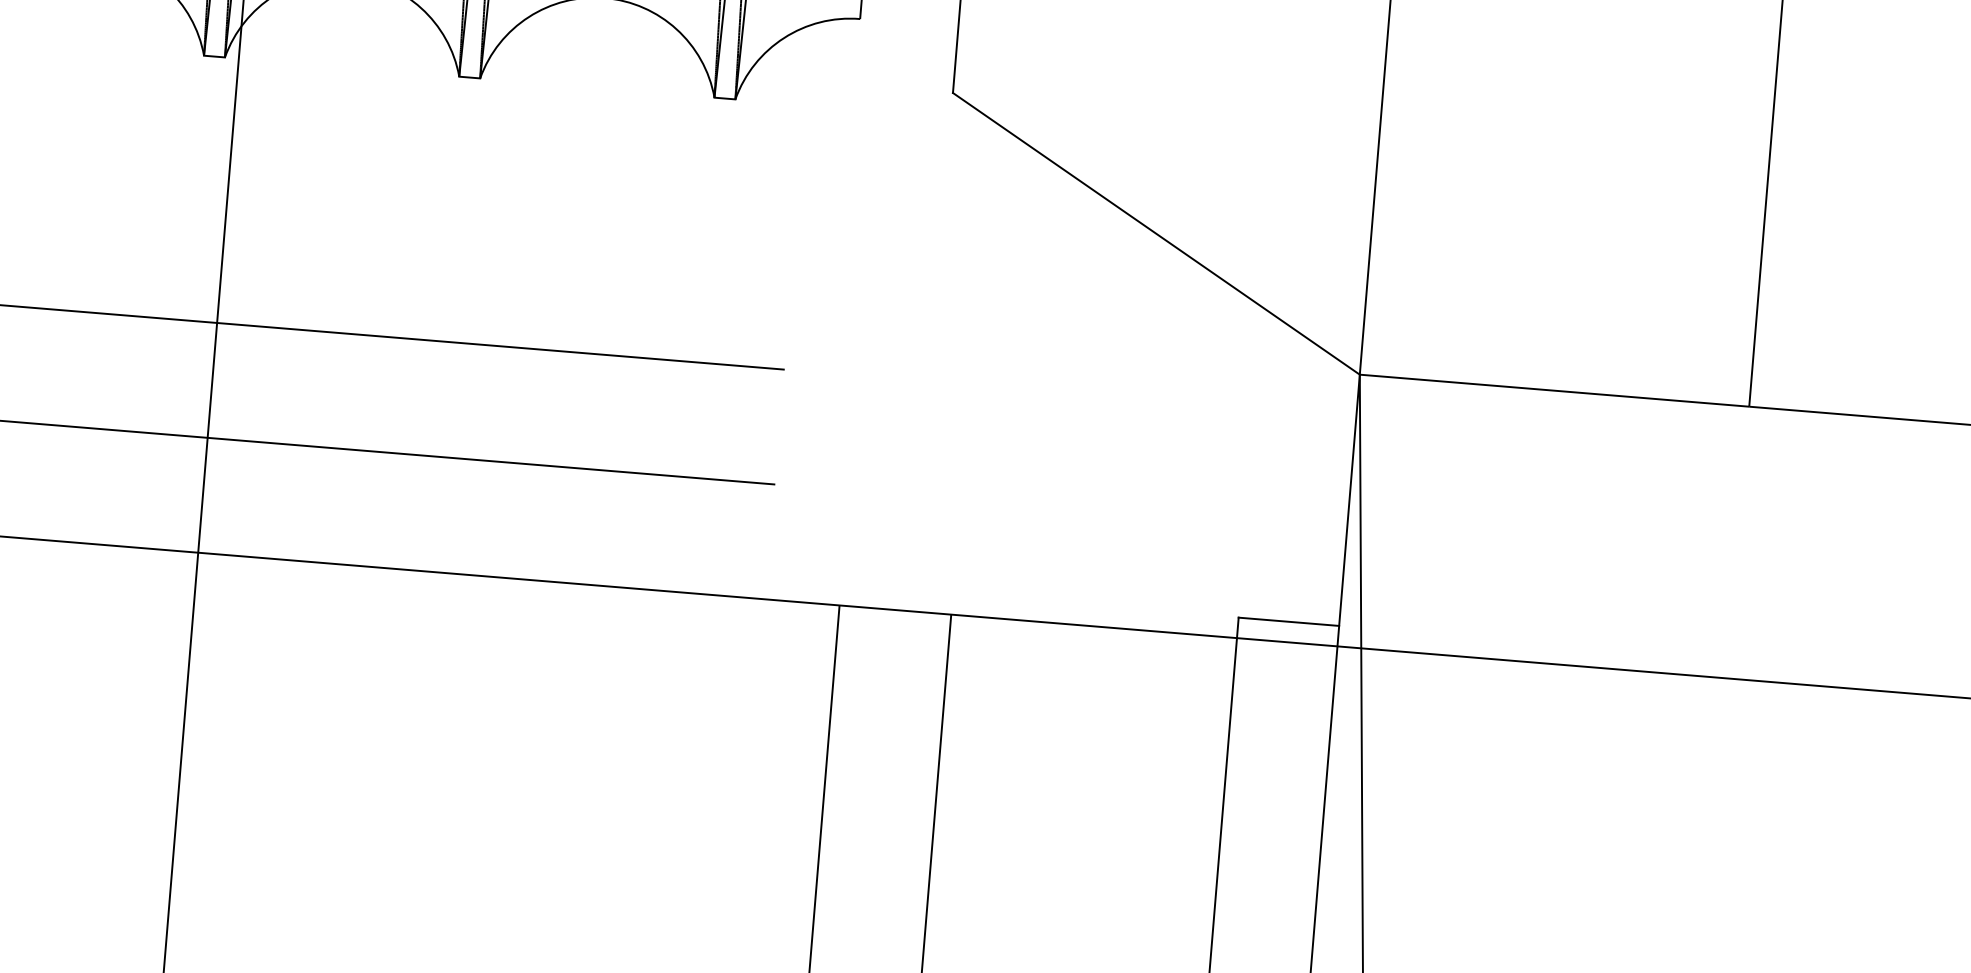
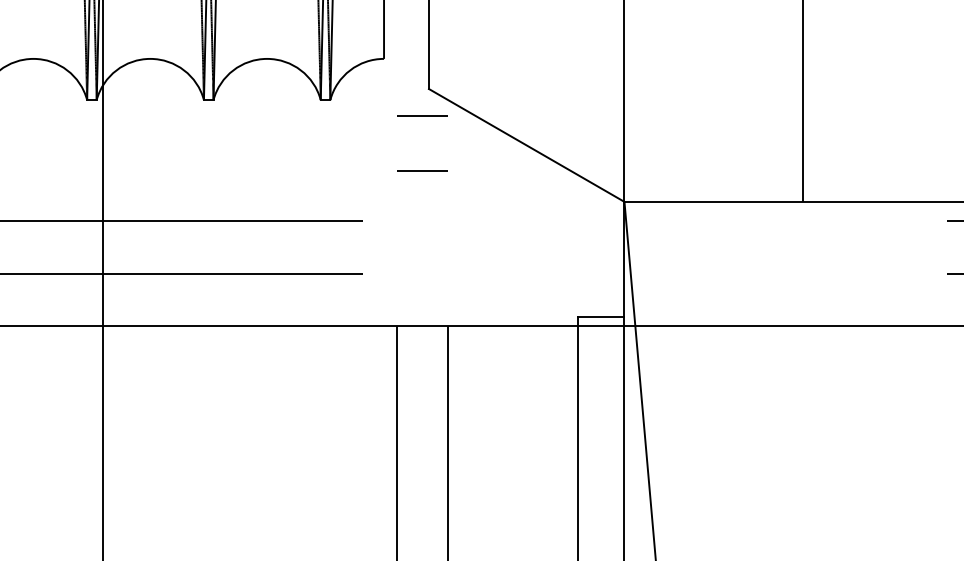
line: (931, 151) -> (421, 116), added
line: (921, 271) -> (421, 171), added

